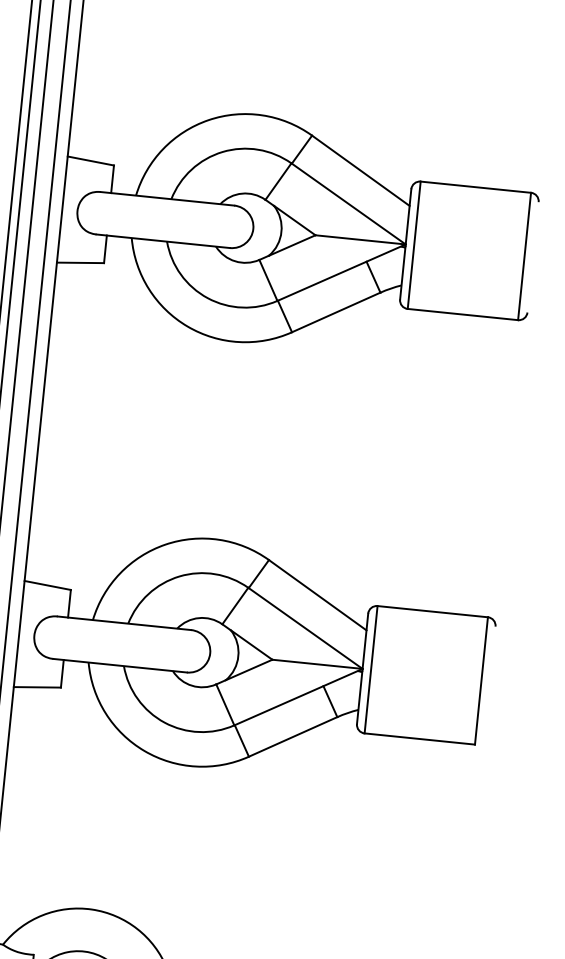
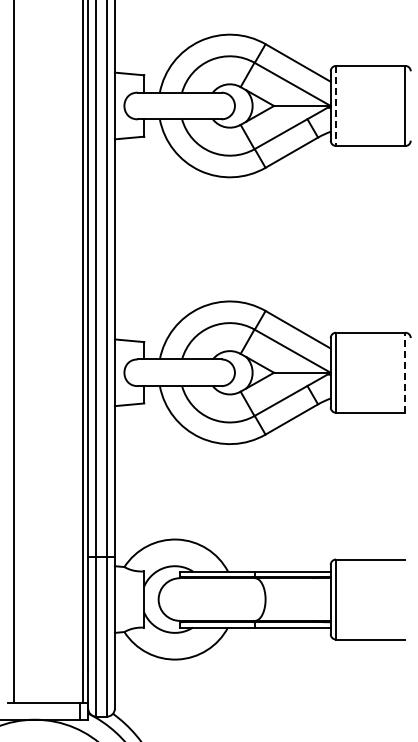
line: (414, 246) -> (336, 106), solid -> dashed
line: (481, 680) -> (405, 372), solid -> dashed

